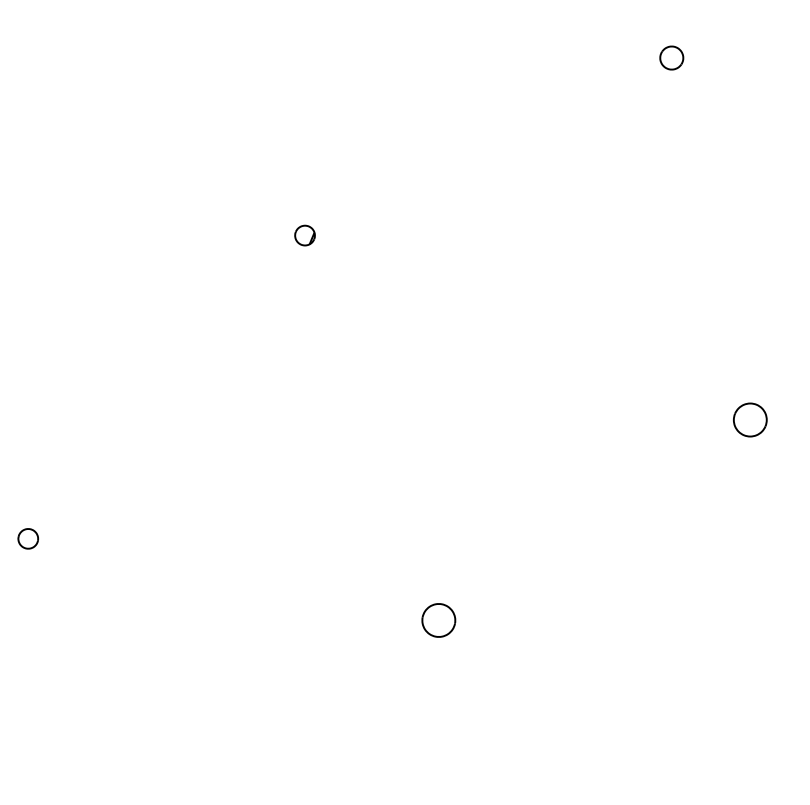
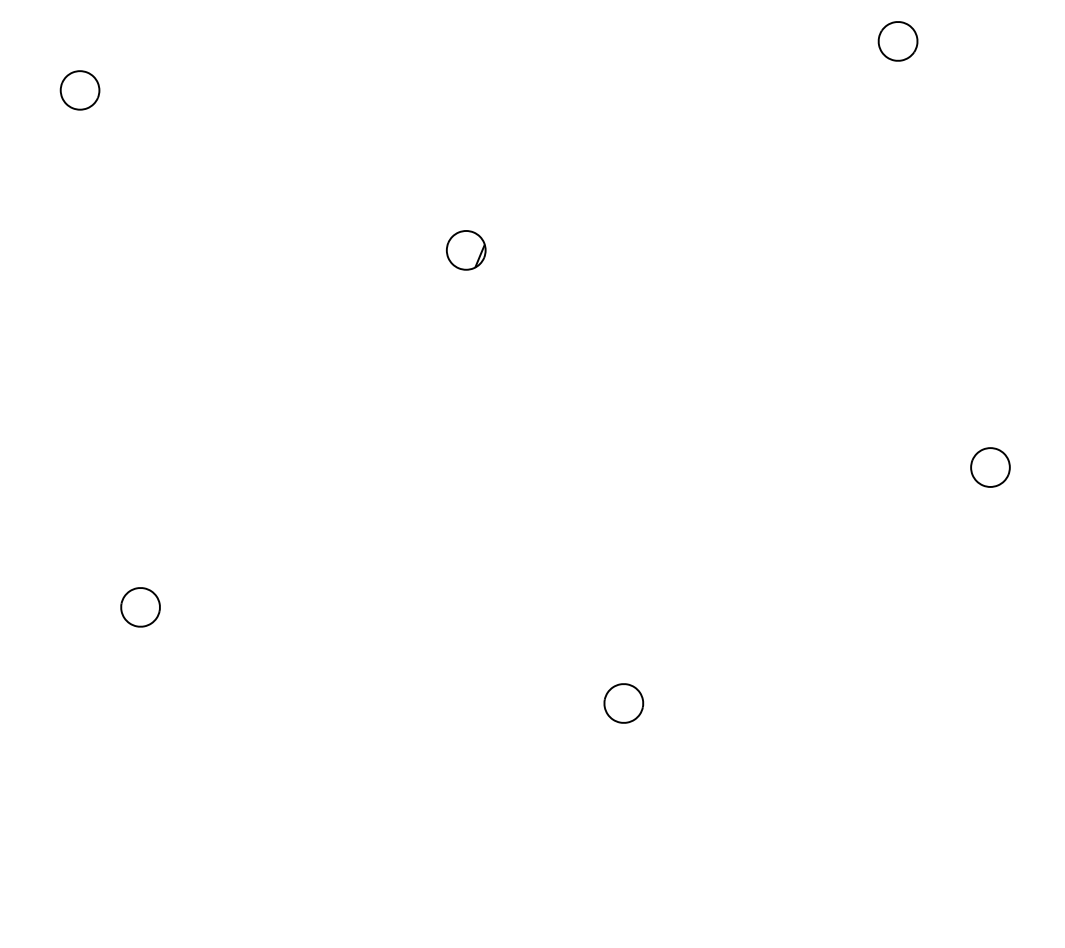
part: (671, 58) -> (897, 41), size x1.43
part: (305, 235) -> (466, 250), size x1.67
part: (28, 538) -> (140, 607), size x1.67

